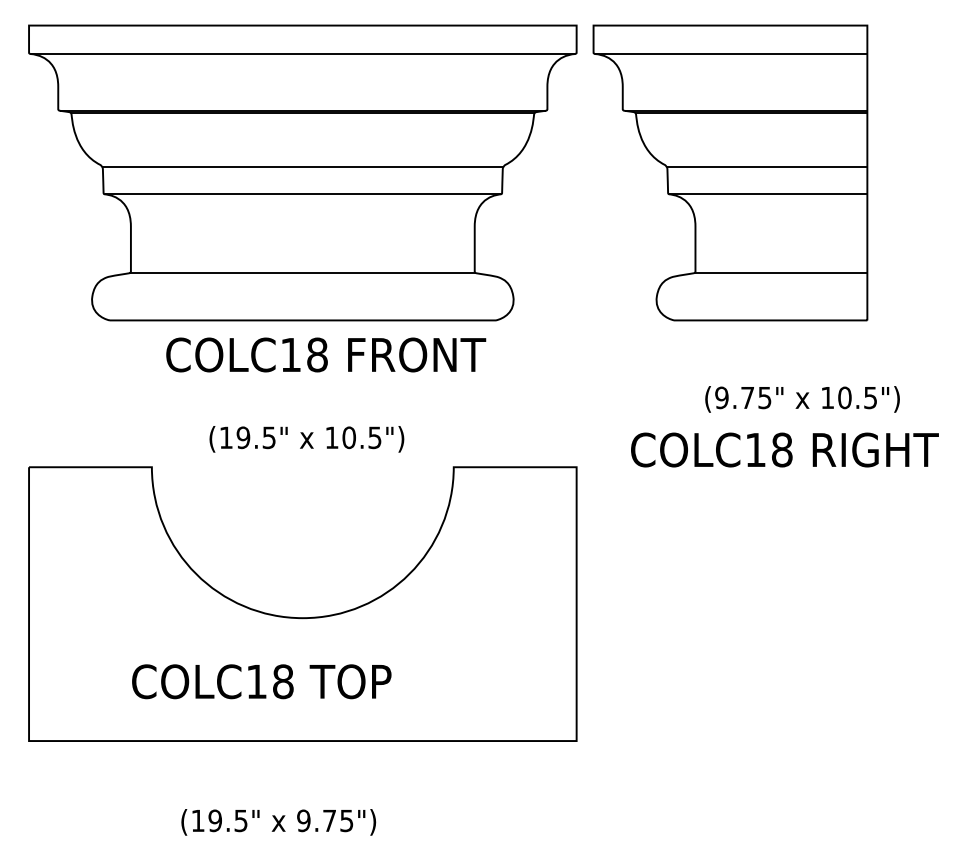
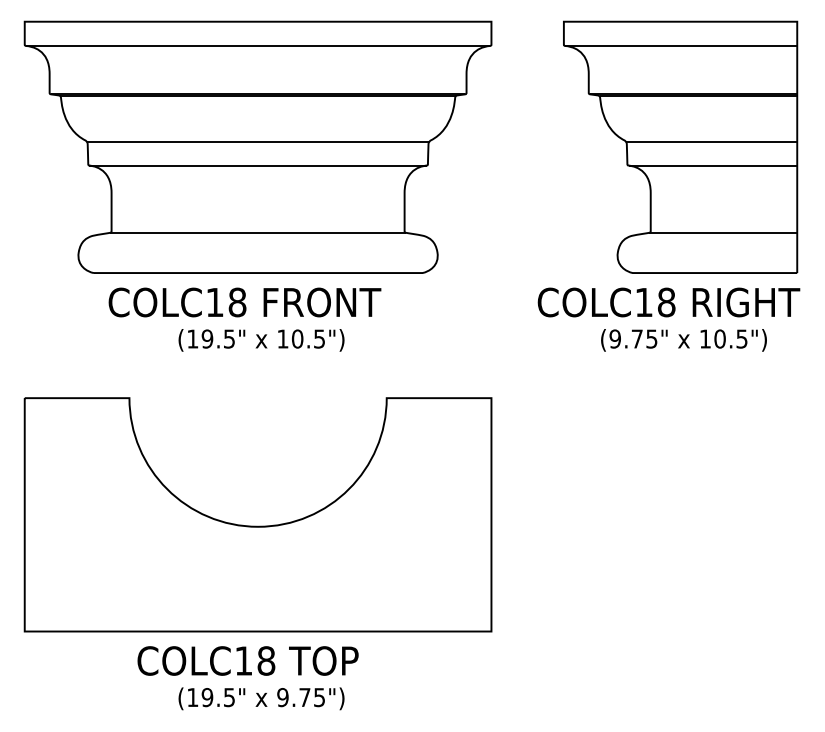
part: (730, 171) -> (680, 146), moved
text: (325, 354) -> (244, 302), moved
text: (306, 439) -> (261, 340), moved
text: (784, 450) -> (668, 302), moved
text: (261, 681) -> (247, 660), moved
text: (278, 821) -> (261, 698), moved

